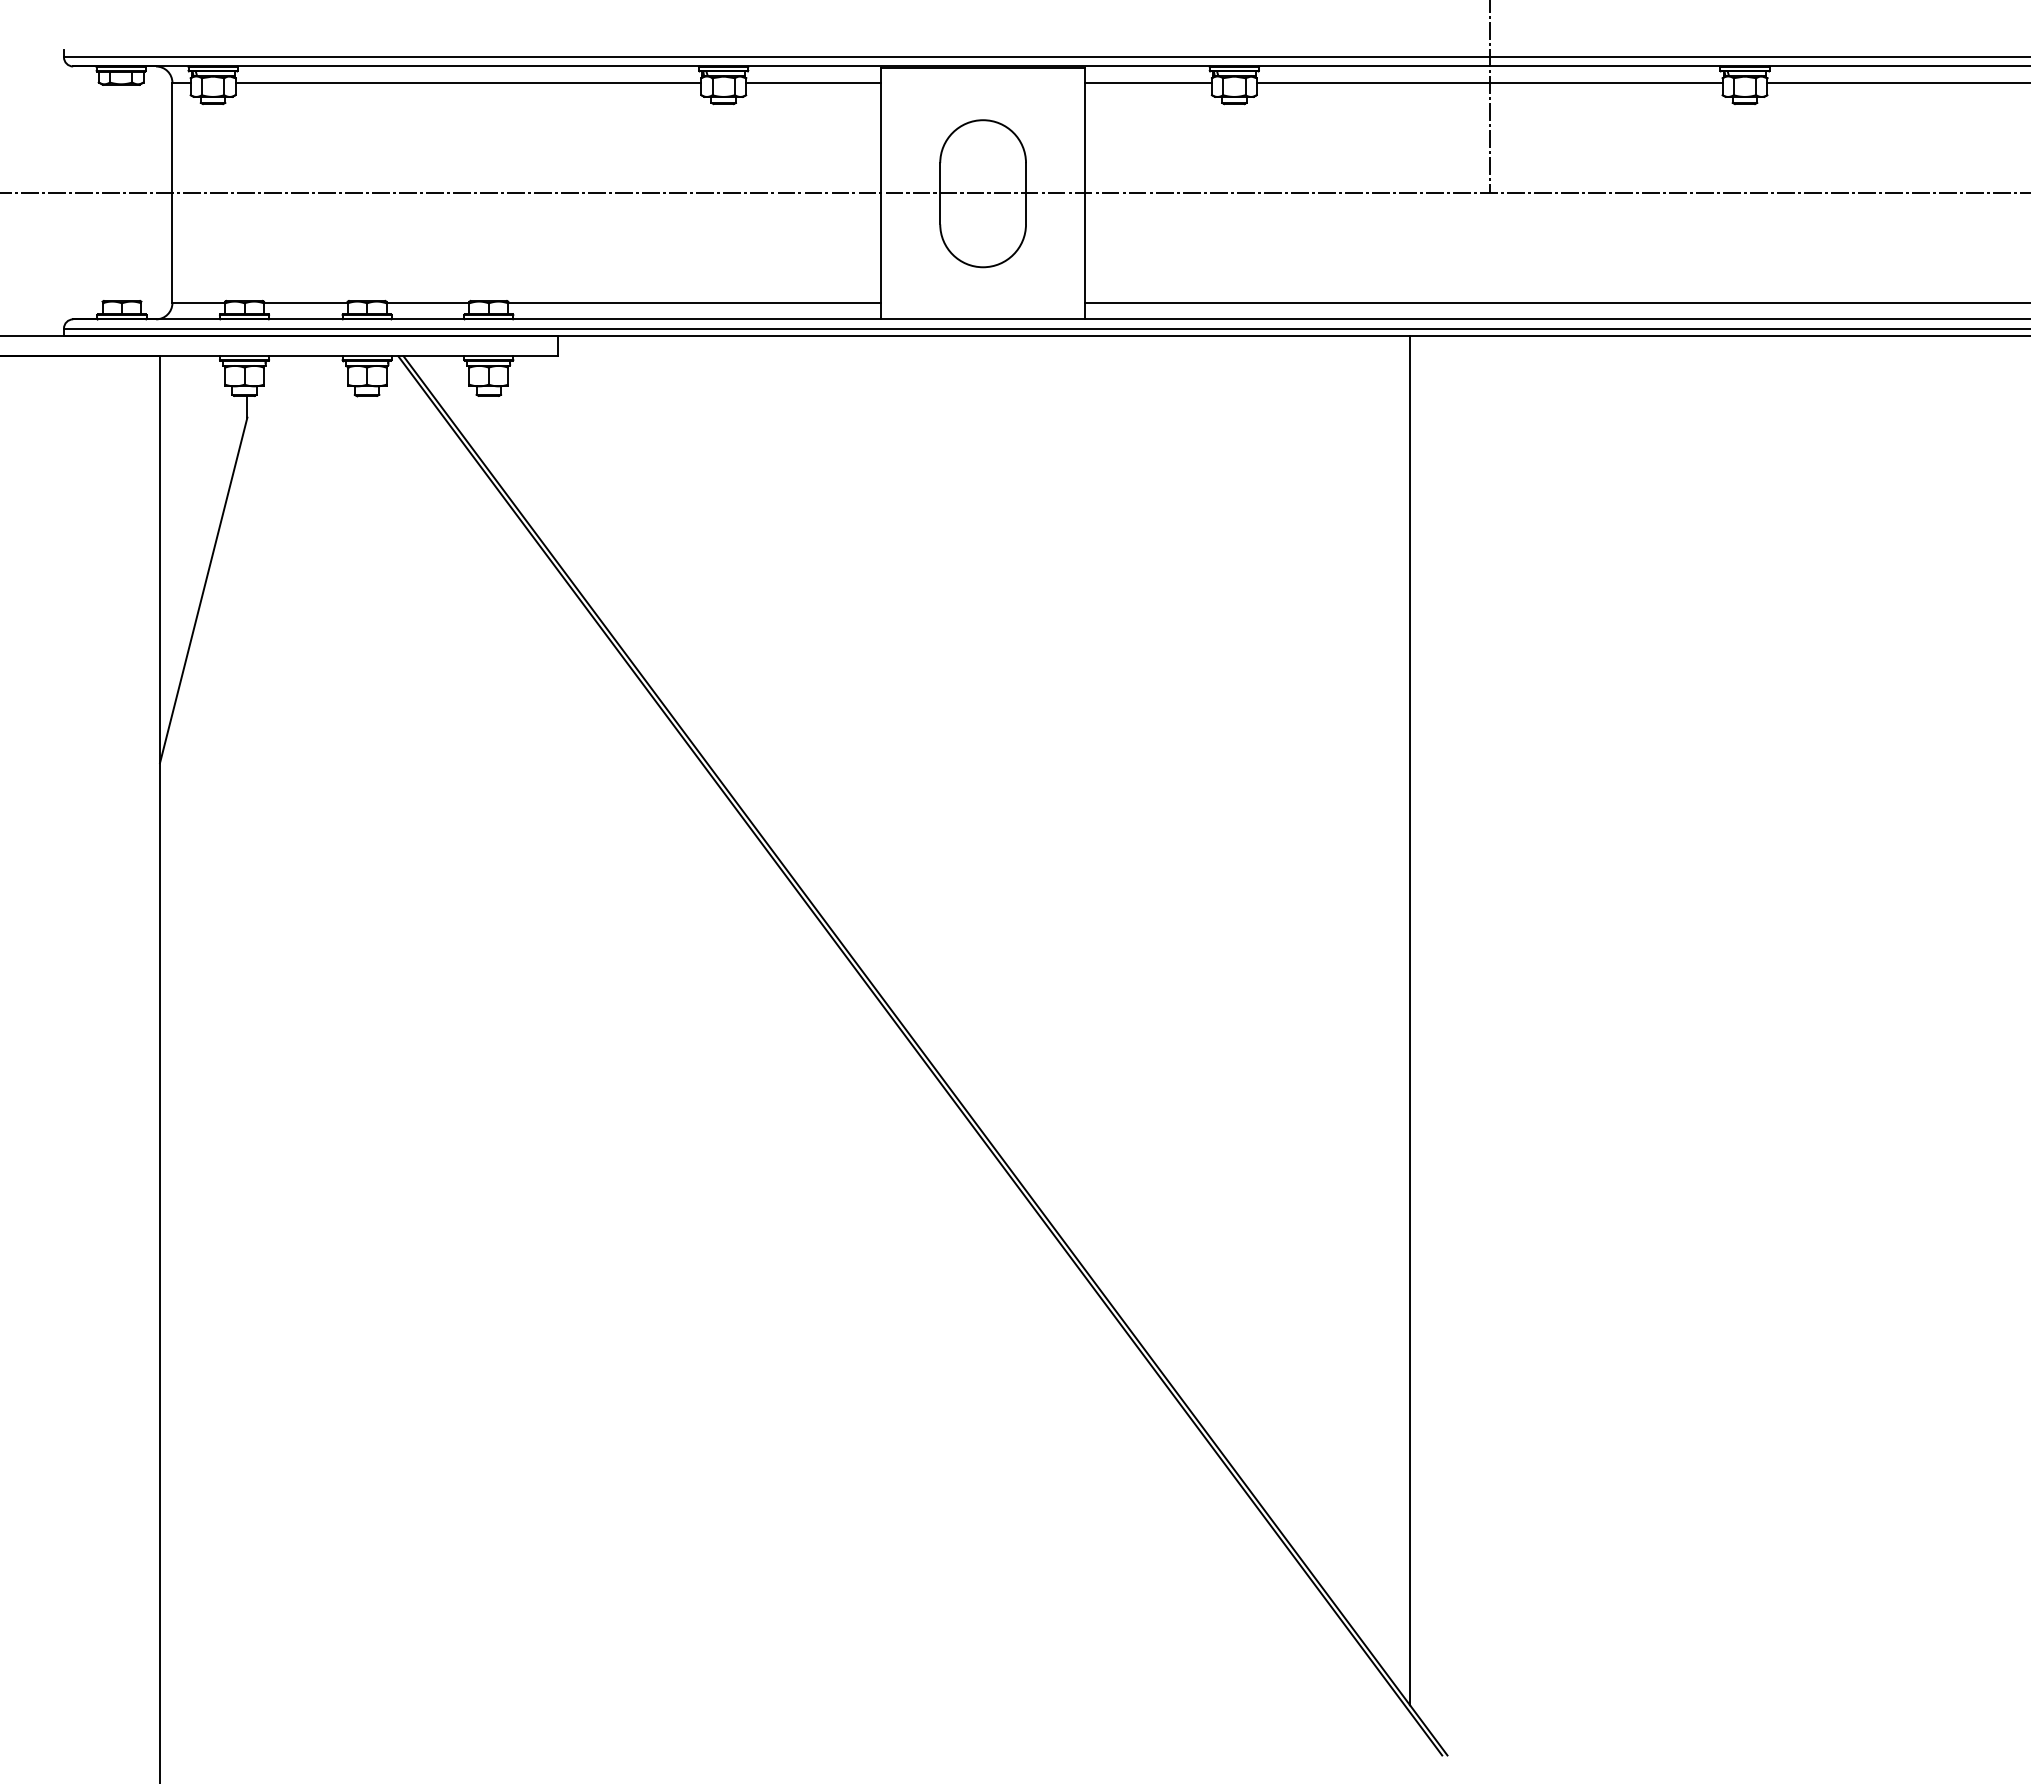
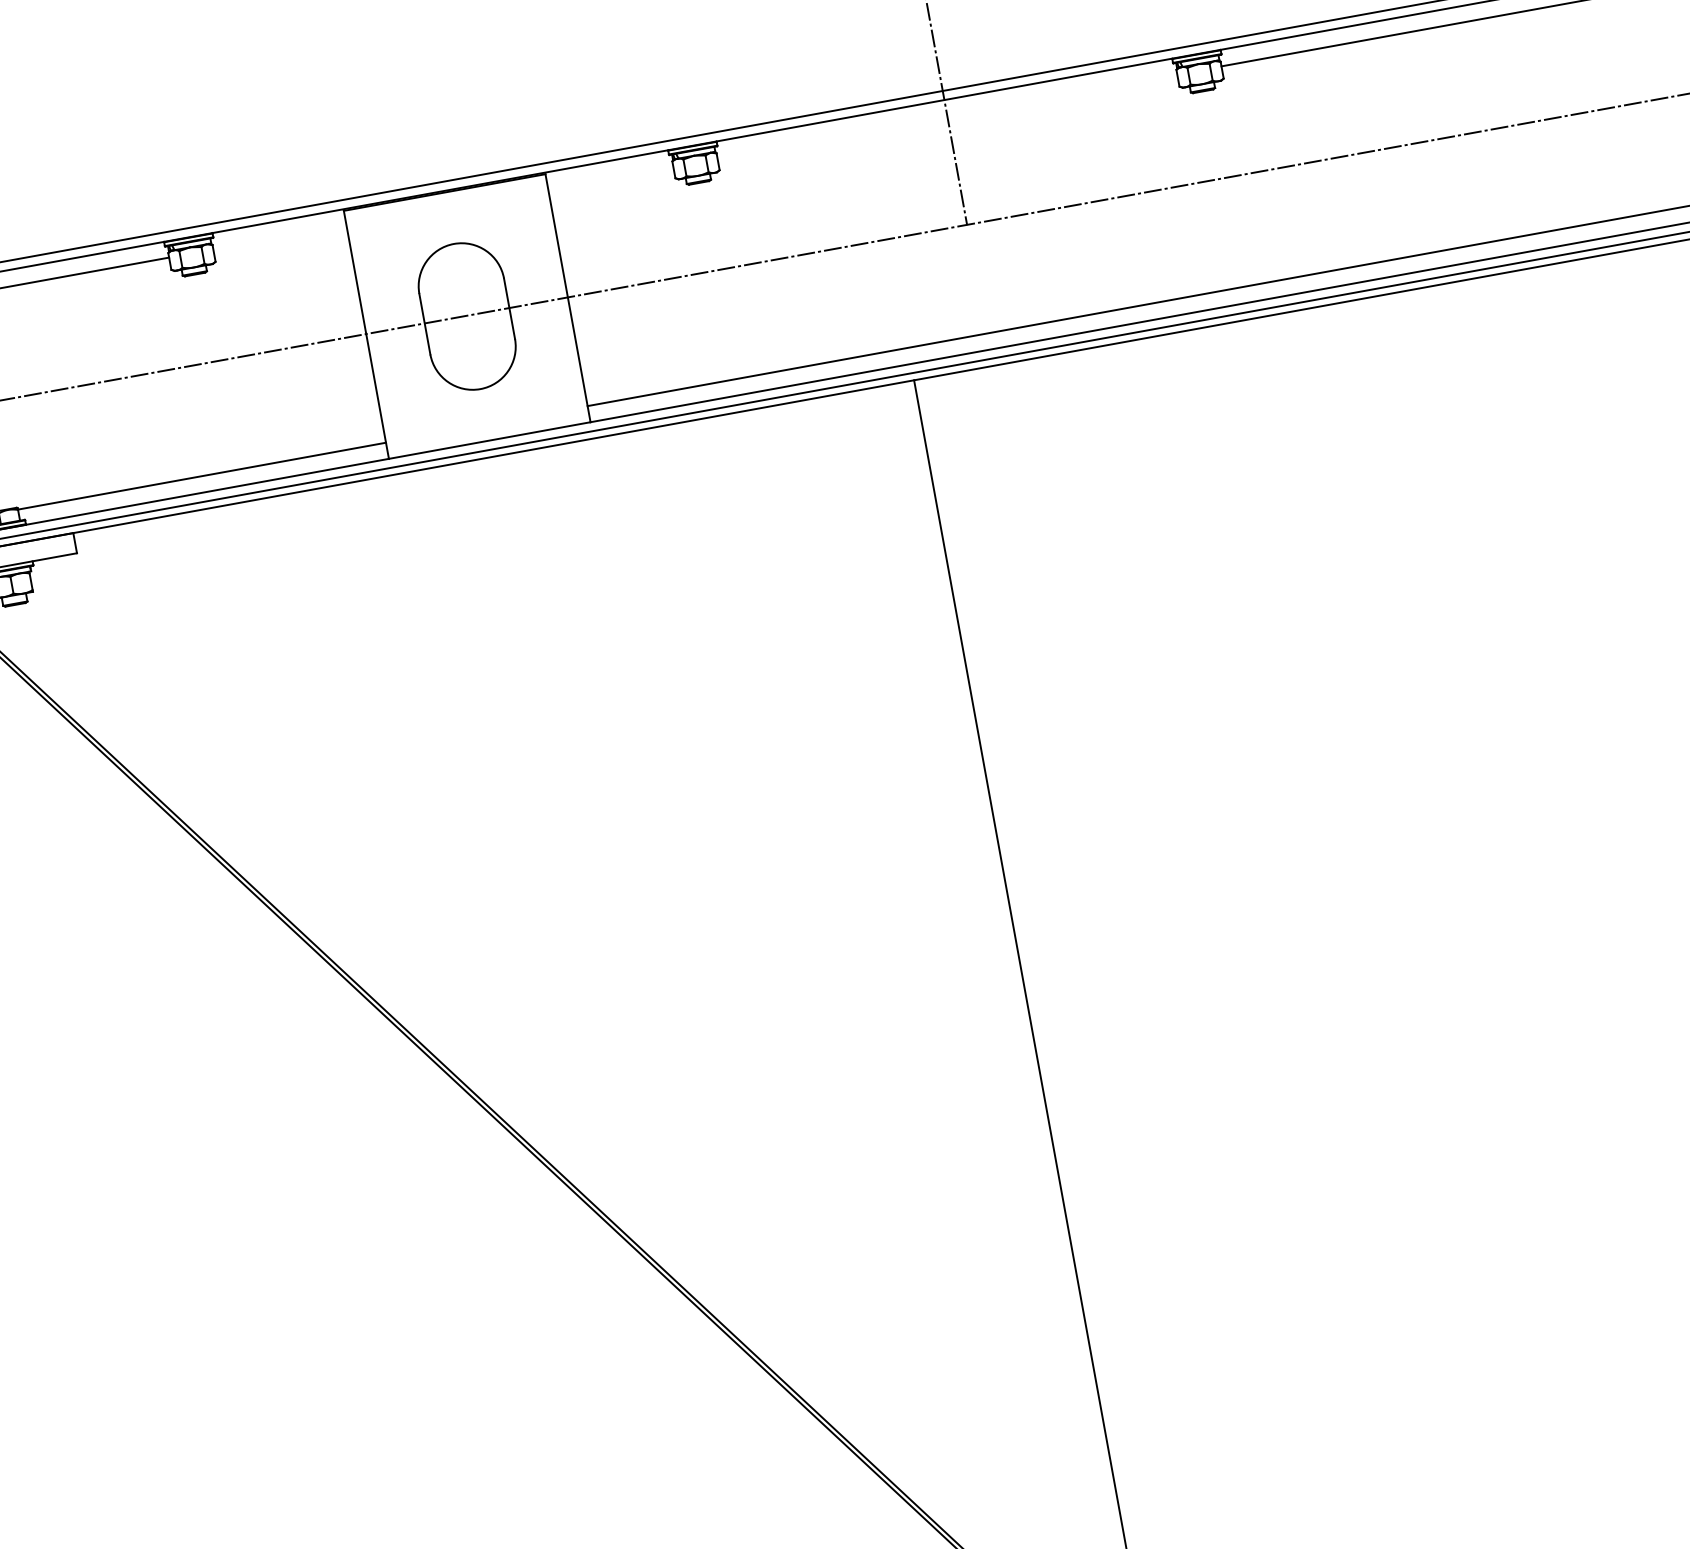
line: (813, 82) -> (279, 237), removed
line: (1148, 82) -> (610, 177), removed
line: (1489, 82) -> (947, 115), removed

